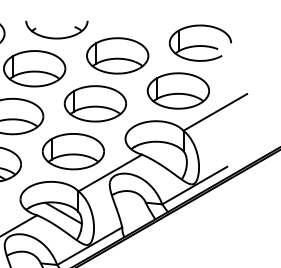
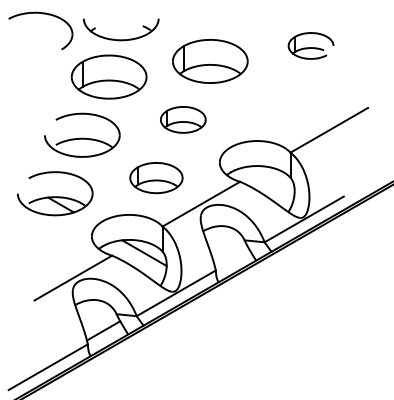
part: (57, 37) -> (121, 39), moved
part: (199, 42) -> (310, 45), size x0.6
part: (178, 90) -> (284, 103), removed
part: (95, 103) -> (183, 119), size x0.6
part: (73, 151) -> (156, 177), size x0.7

